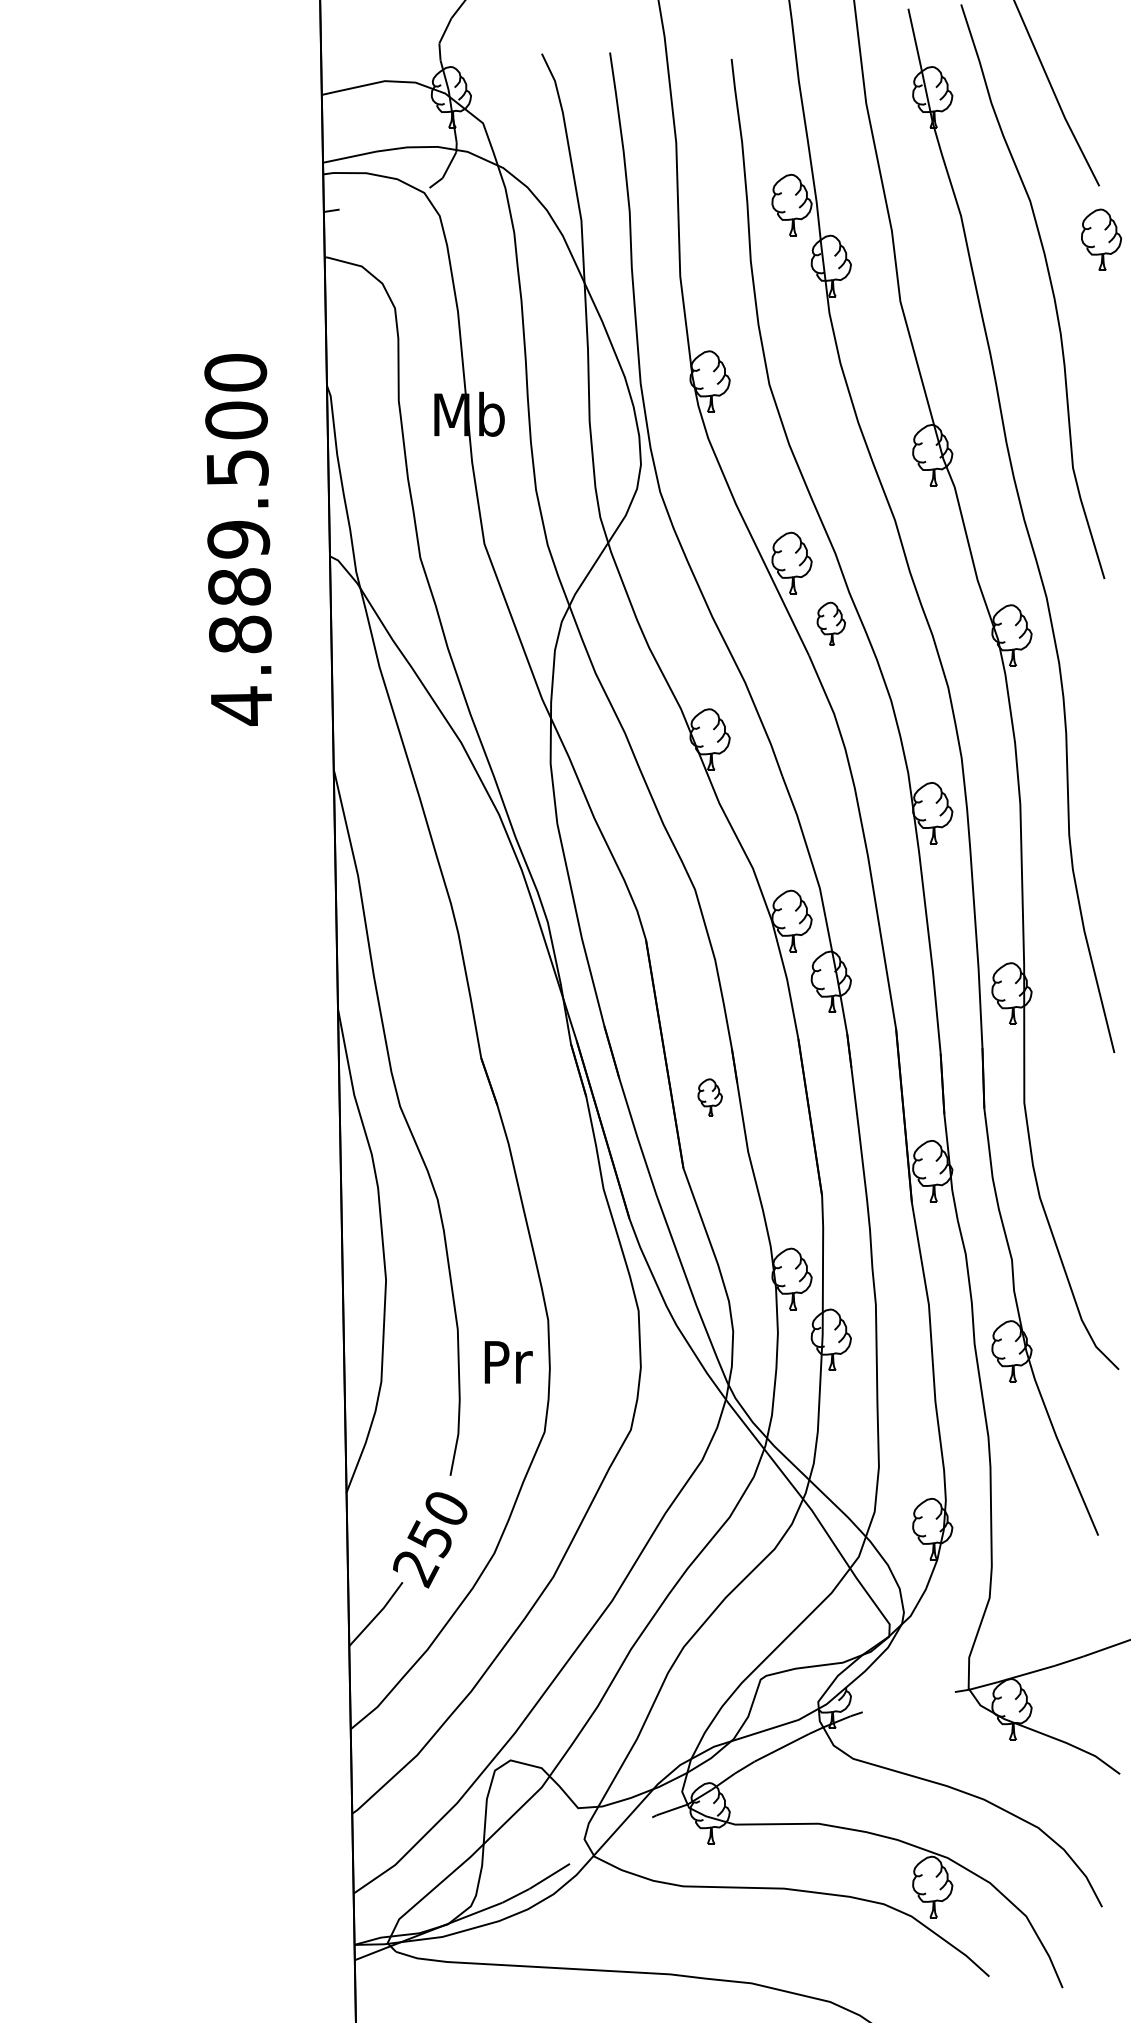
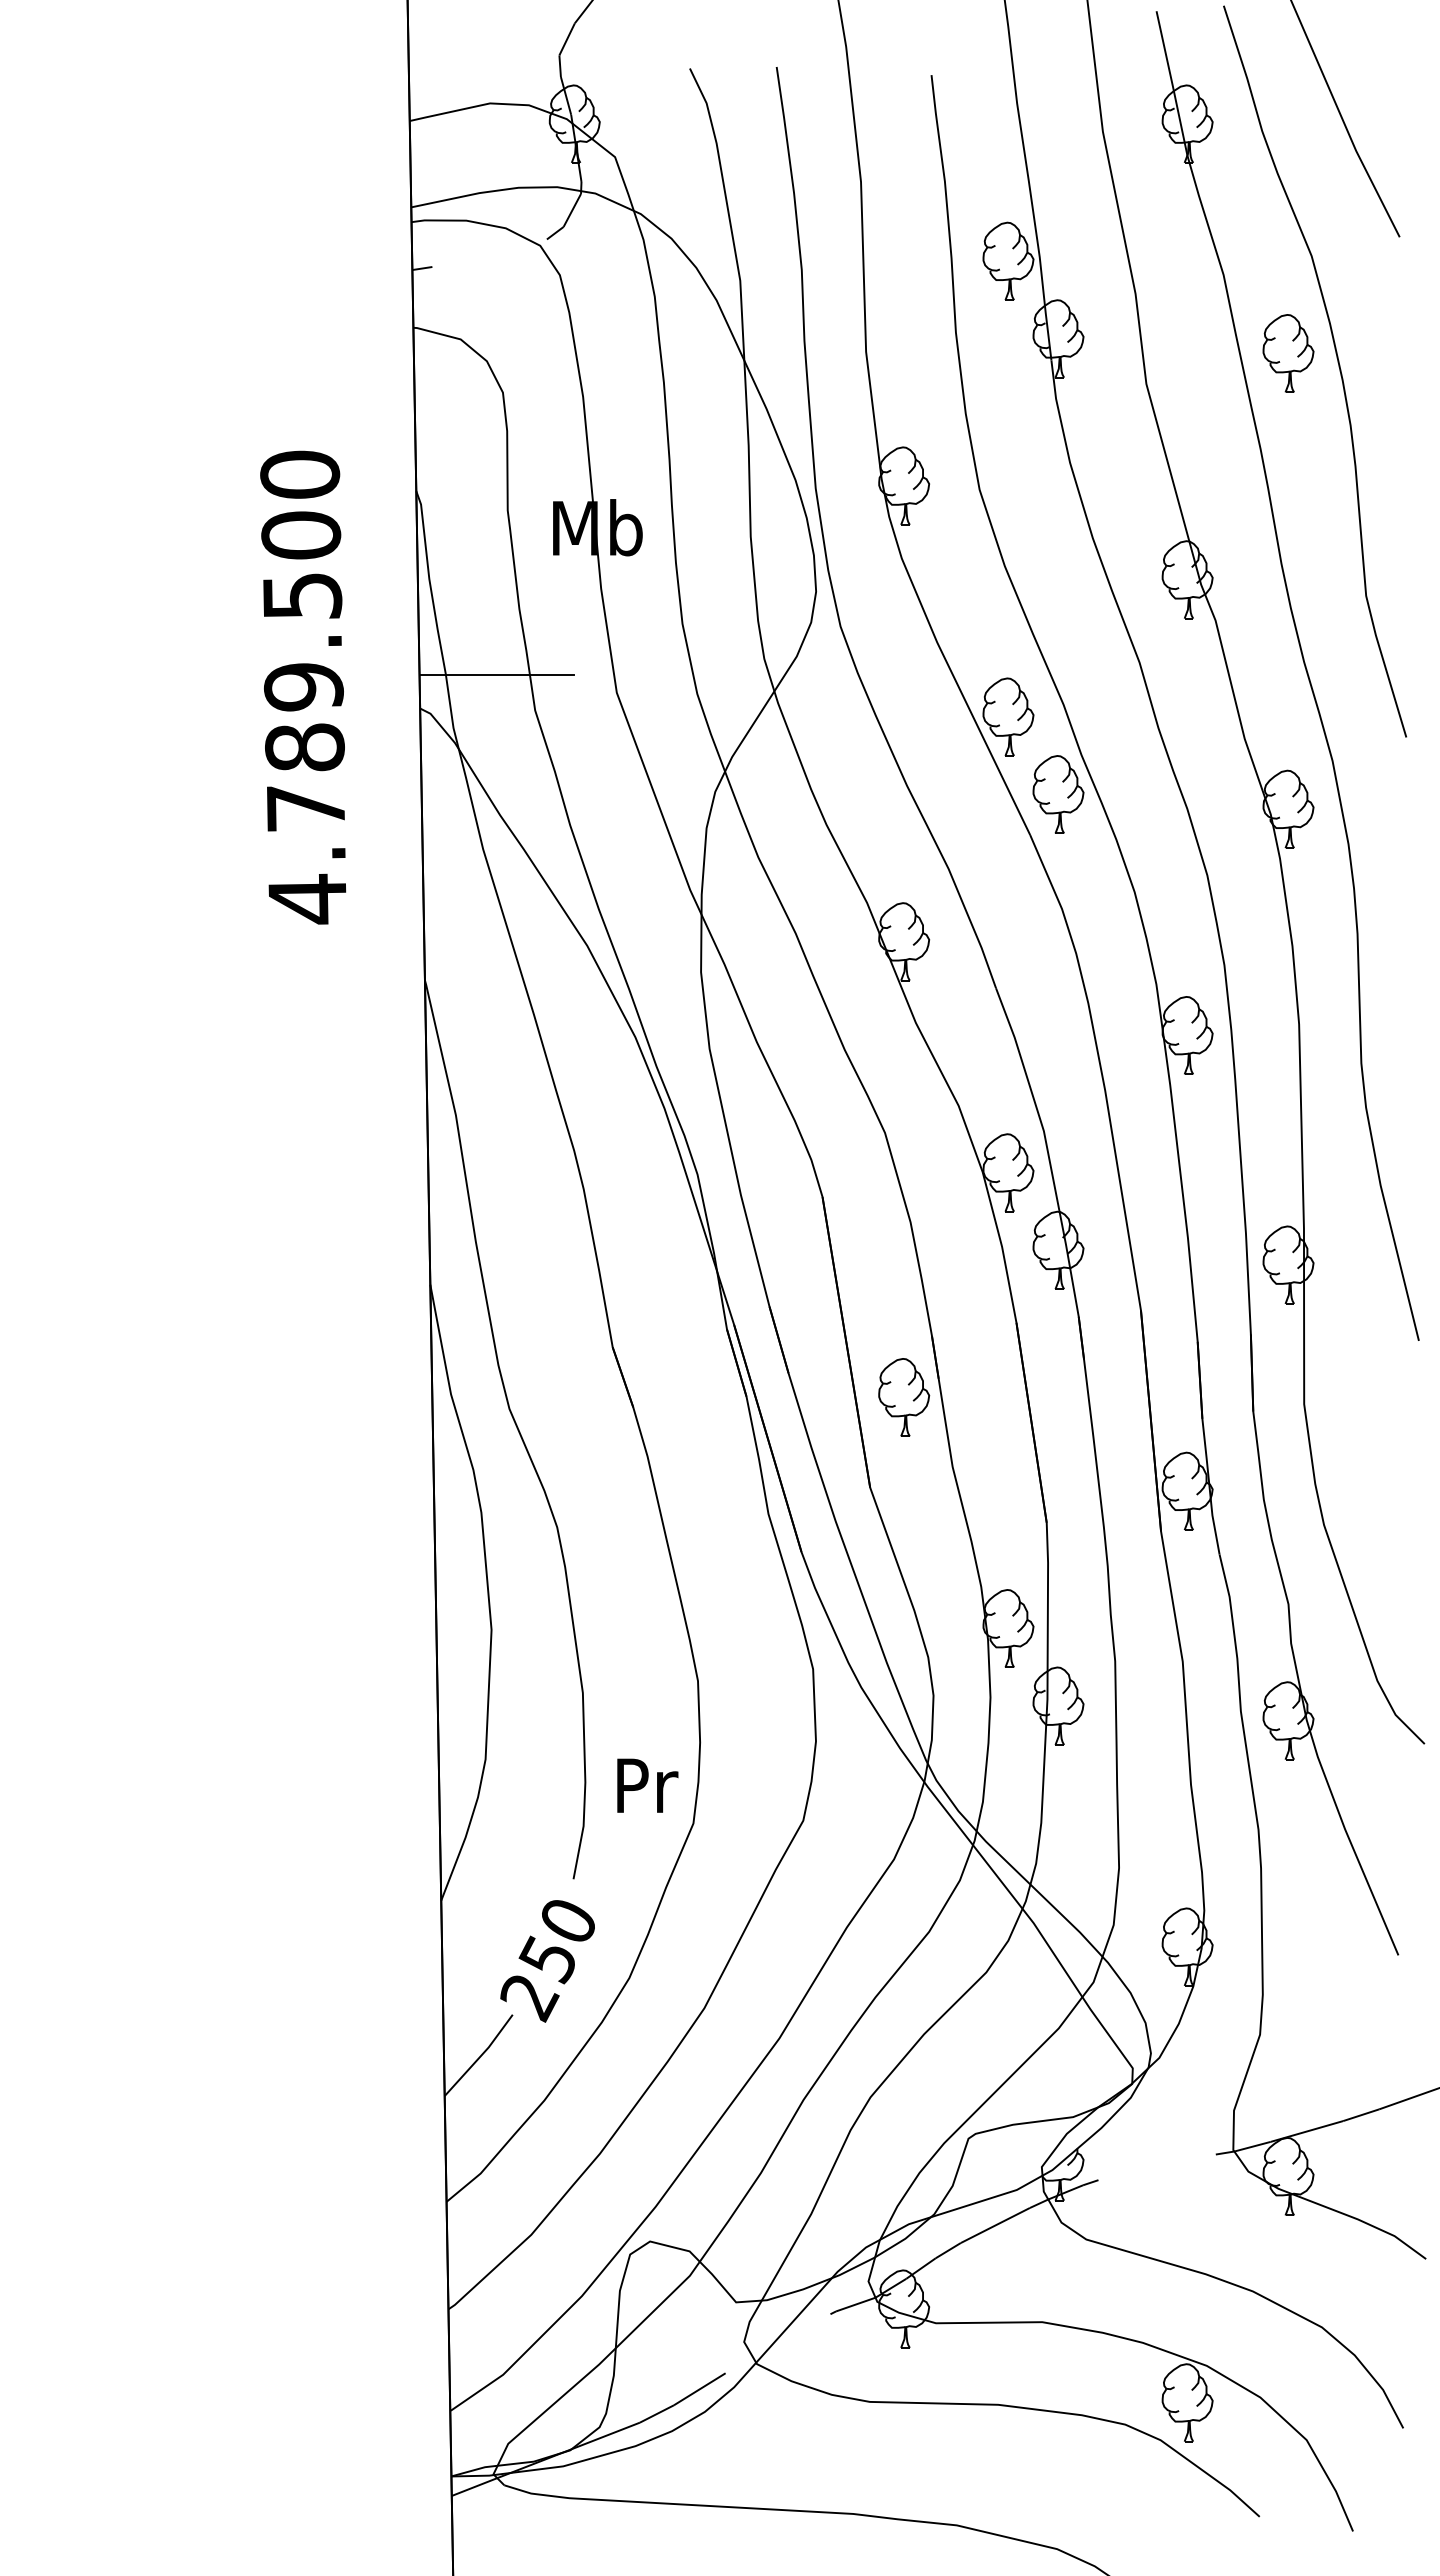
part: (1101, 239) -> (1288, 353), moved
line: (389, 530) -> (496, 675), added
part: (831, 623) -> (1058, 794), size x1.43
text: (240, 634) -> (306, 807), 4.889.500 -> 4.789.500
part: (710, 1097) -> (904, 1397), size x1.67
text: (508, 1362) -> (647, 1785), moved

